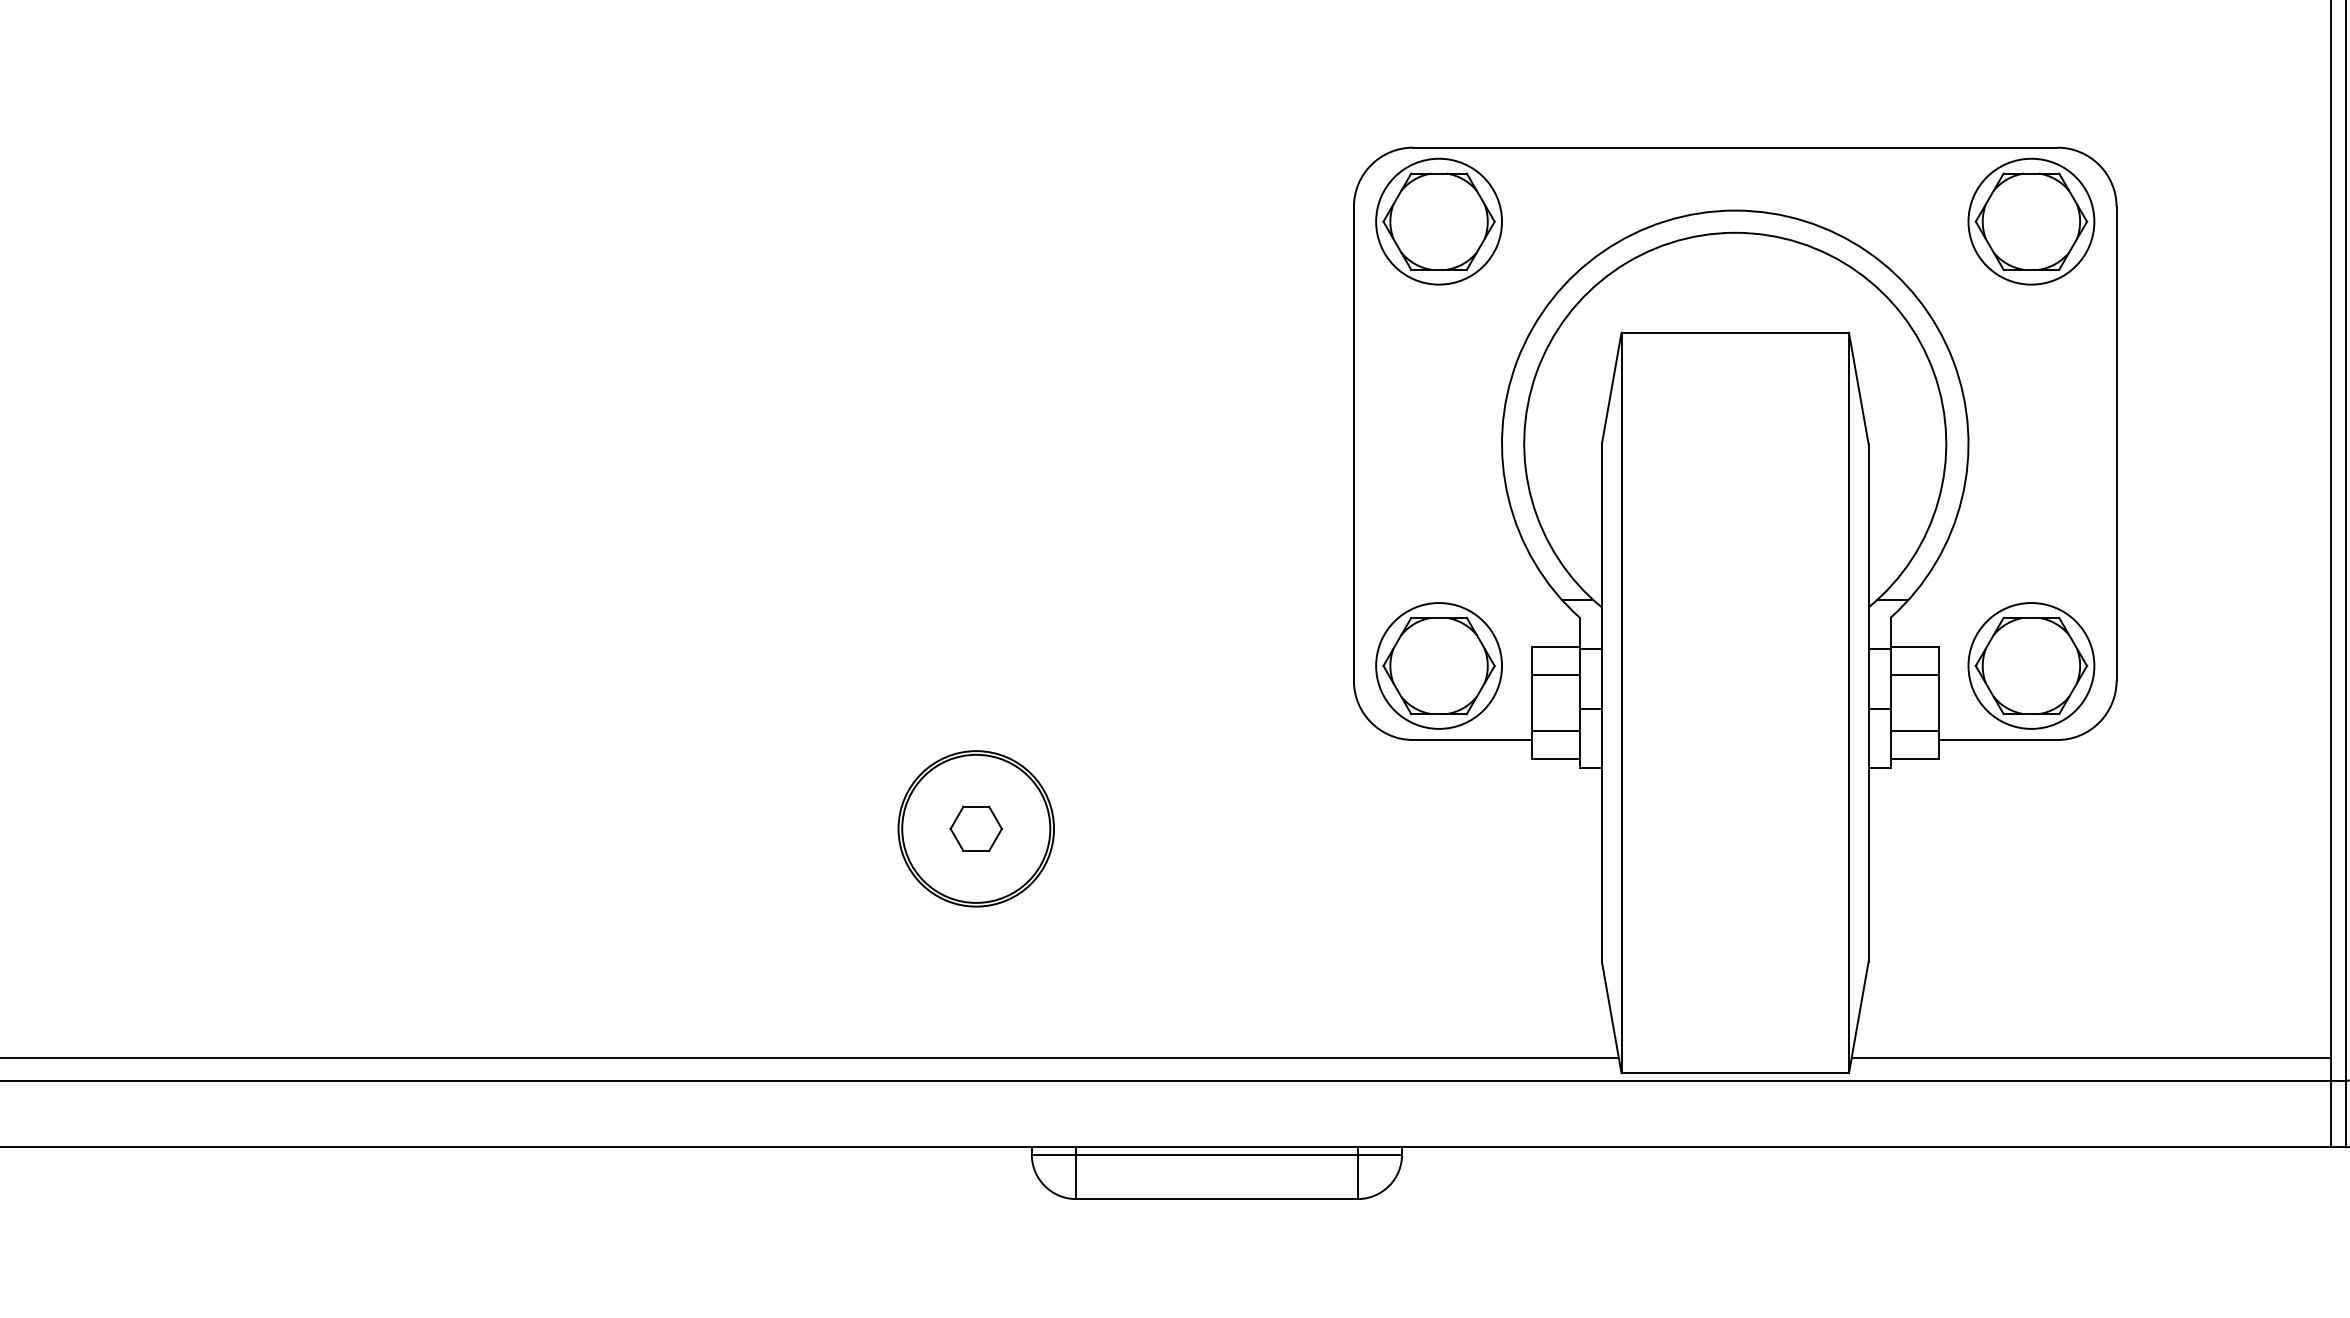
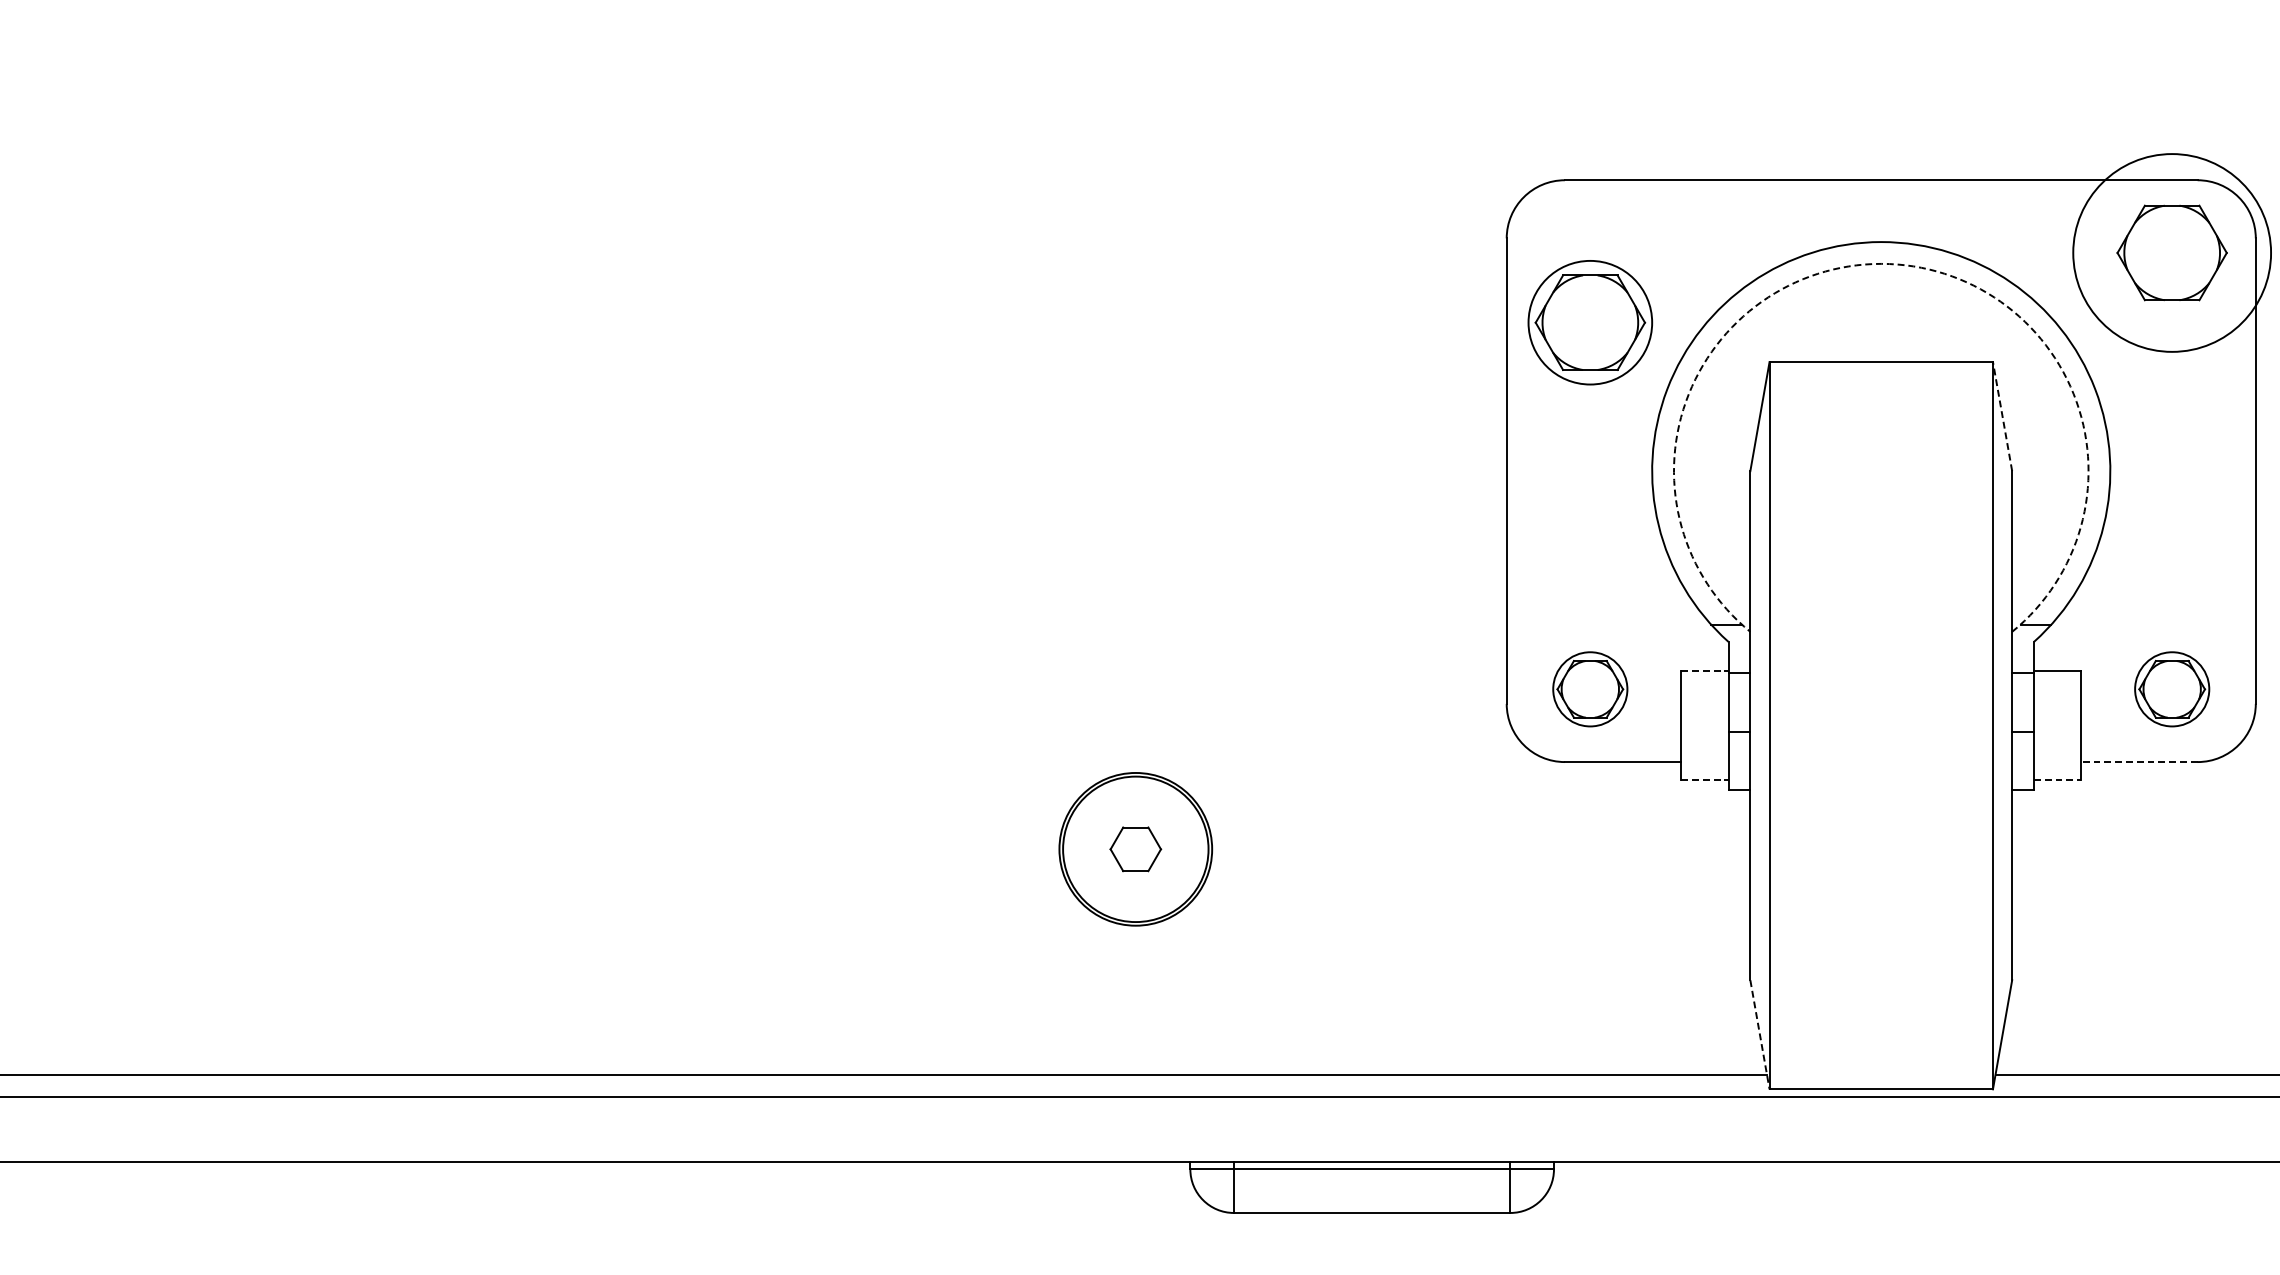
part: (1438, 221) -> (1589, 322), moved
circle: (2031, 221) -> (2172, 252), size x1.6
arc: (1735, 232) -> (1881, 263), solid -> dashed
line: (1858, 387) -> (2002, 415), solid -> dashed
line: (1556, 647) -> (1705, 671), solid -> dashed
part: (1438, 665) -> (1589, 688), size x0.6
part: (2031, 665) -> (2172, 688), size x0.6
line: (1555, 675) -> (1704, 698), removed
line: (1914, 675) -> (2057, 698), removed
line: (1555, 730) -> (1704, 752), removed
line: (1914, 730) -> (2057, 752), removed
line: (1997, 740) -> (2138, 762), solid -> dashed
line: (1556, 758) -> (1705, 780), solid -> dashed
line: (1915, 758) -> (2058, 780), solid -> dashed
line: (1611, 1018) -> (1759, 1035), solid -> dashed

